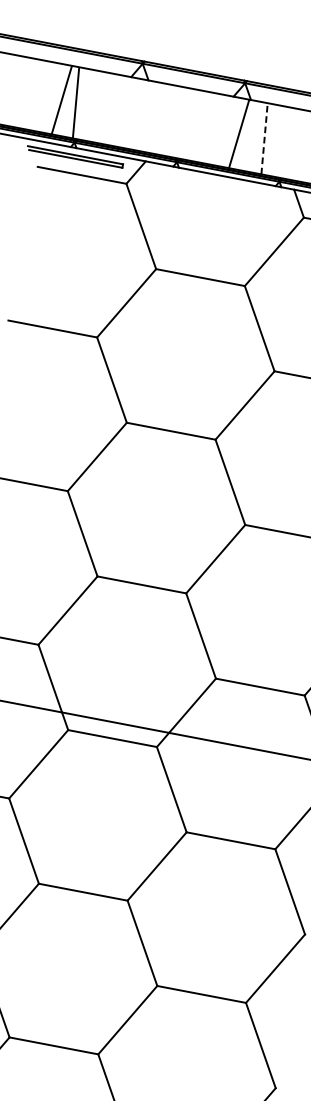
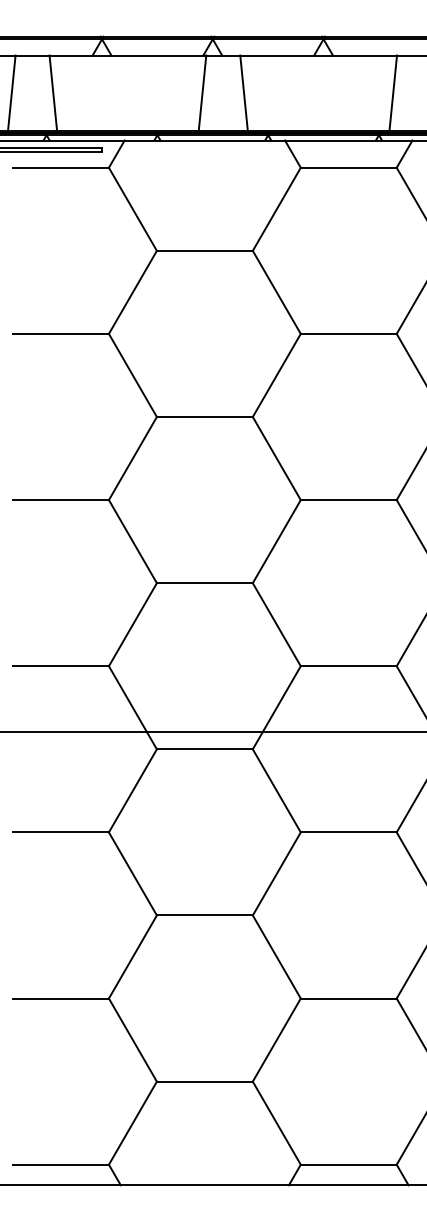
line: (61, 101) -> (11, 93), moved
line: (76, 103) -> (53, 93), moved
line: (238, 135) -> (202, 93), moved
line: (264, 139) -> (244, 93), dashed -> solid

